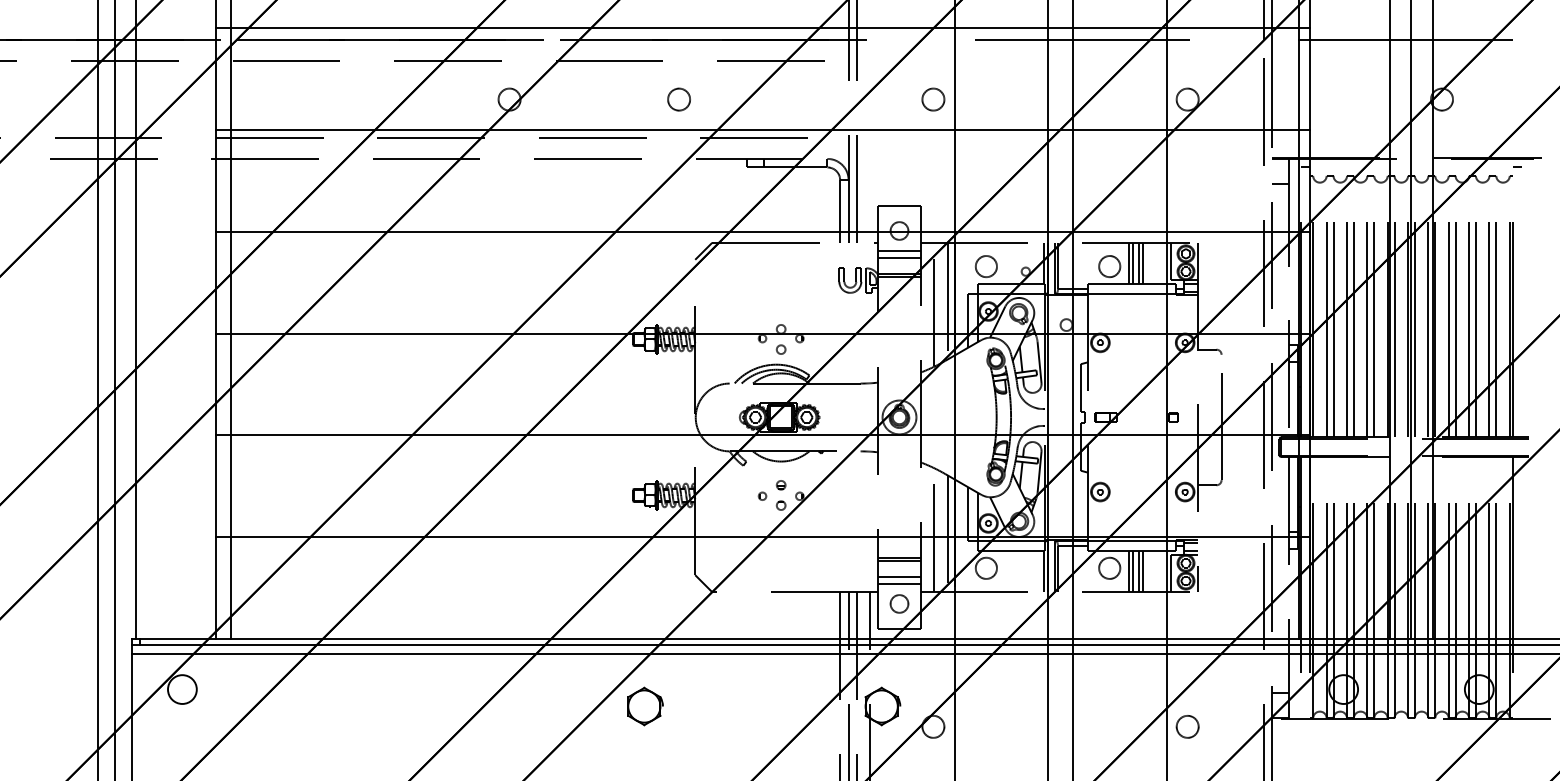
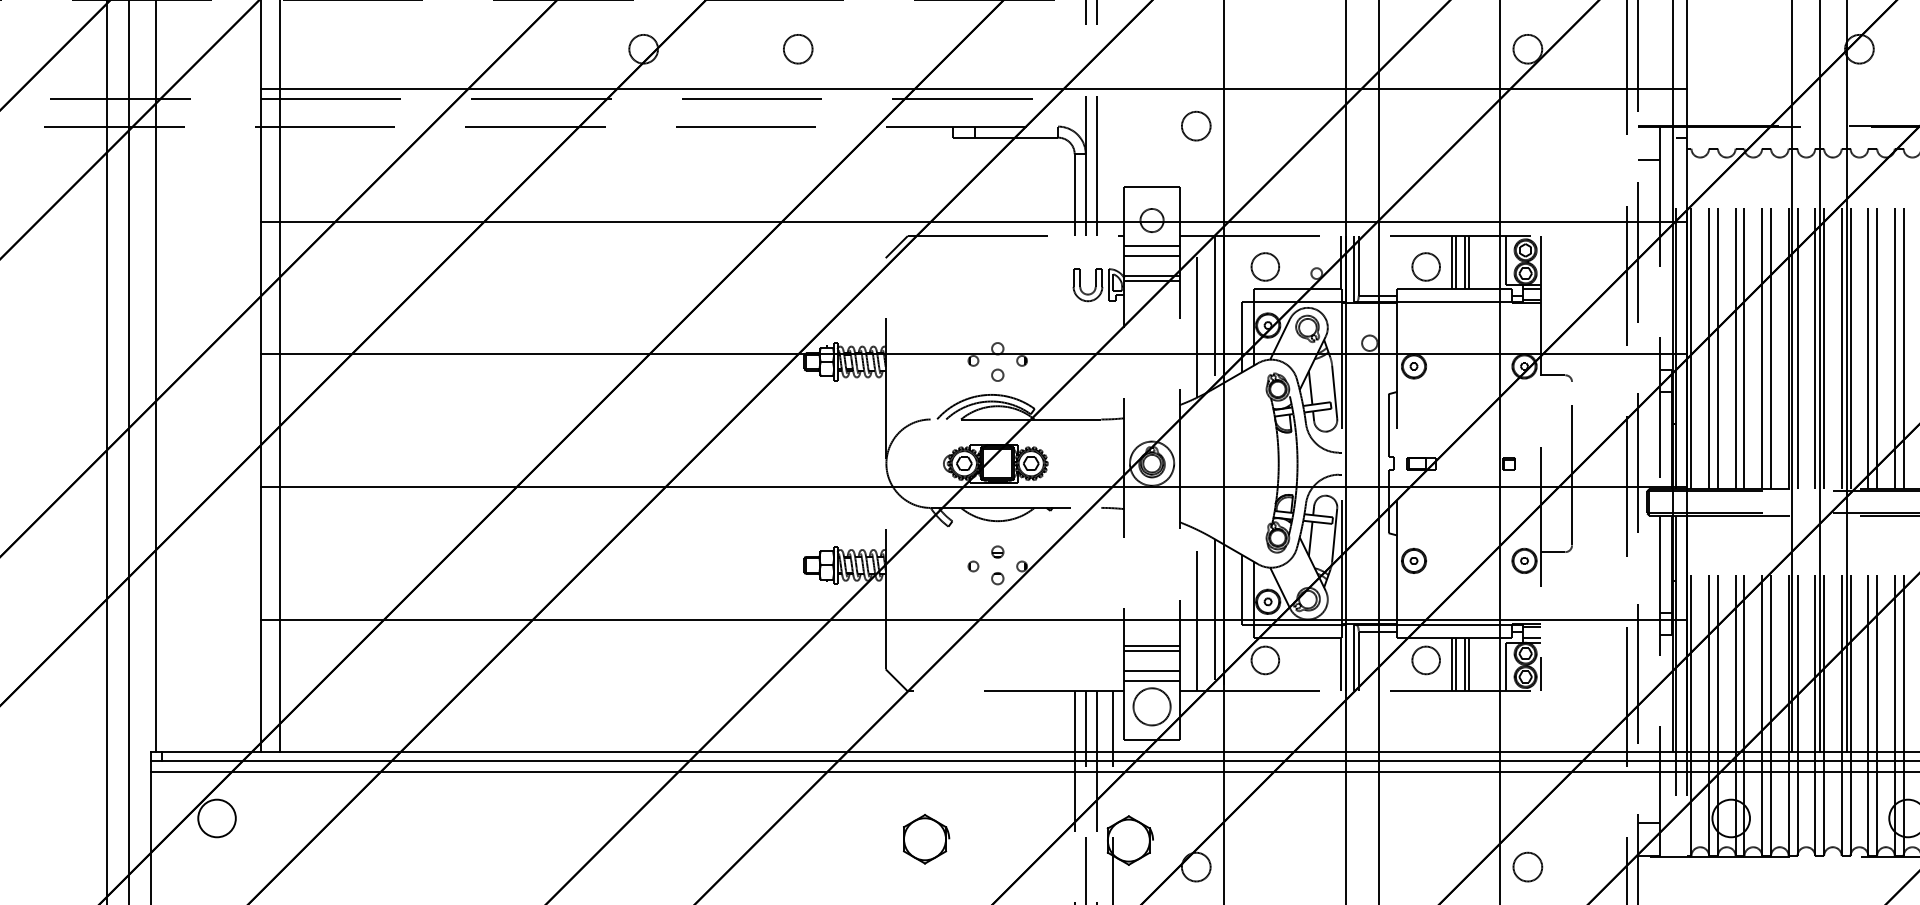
circle: (678, 99) -> (797, 49), moved
circle: (933, 99) -> (1196, 126), moved
circle: (899, 603) -> (1152, 706), size x1.6
part: (645, 706) -> (926, 839), moved

